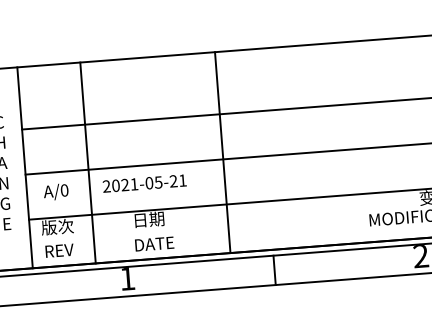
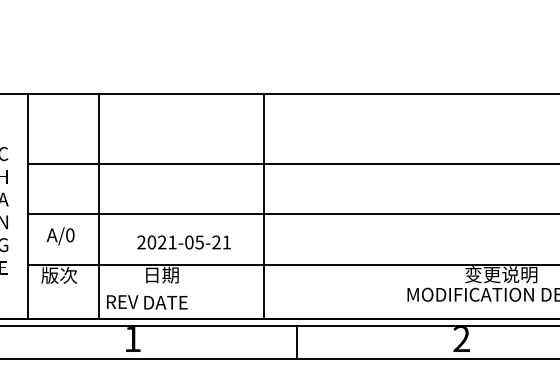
line: (222, 152) -> (263, 206), moved
text: (144, 183) -> (183, 242), moved
text: (59, 250) -> (122, 301), moved

